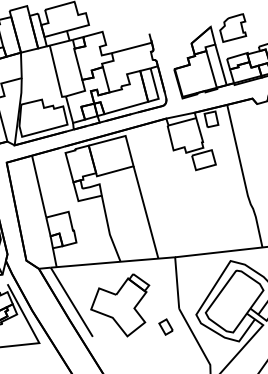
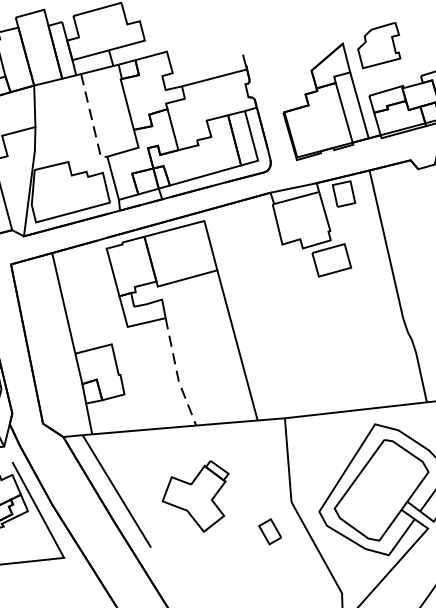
line: (56, 73) -> (91, 119), solid -> dashed
line: (109, 230) -> (178, 374), solid -> dashed
part: (120, 305) -> (196, 496), size x0.7

